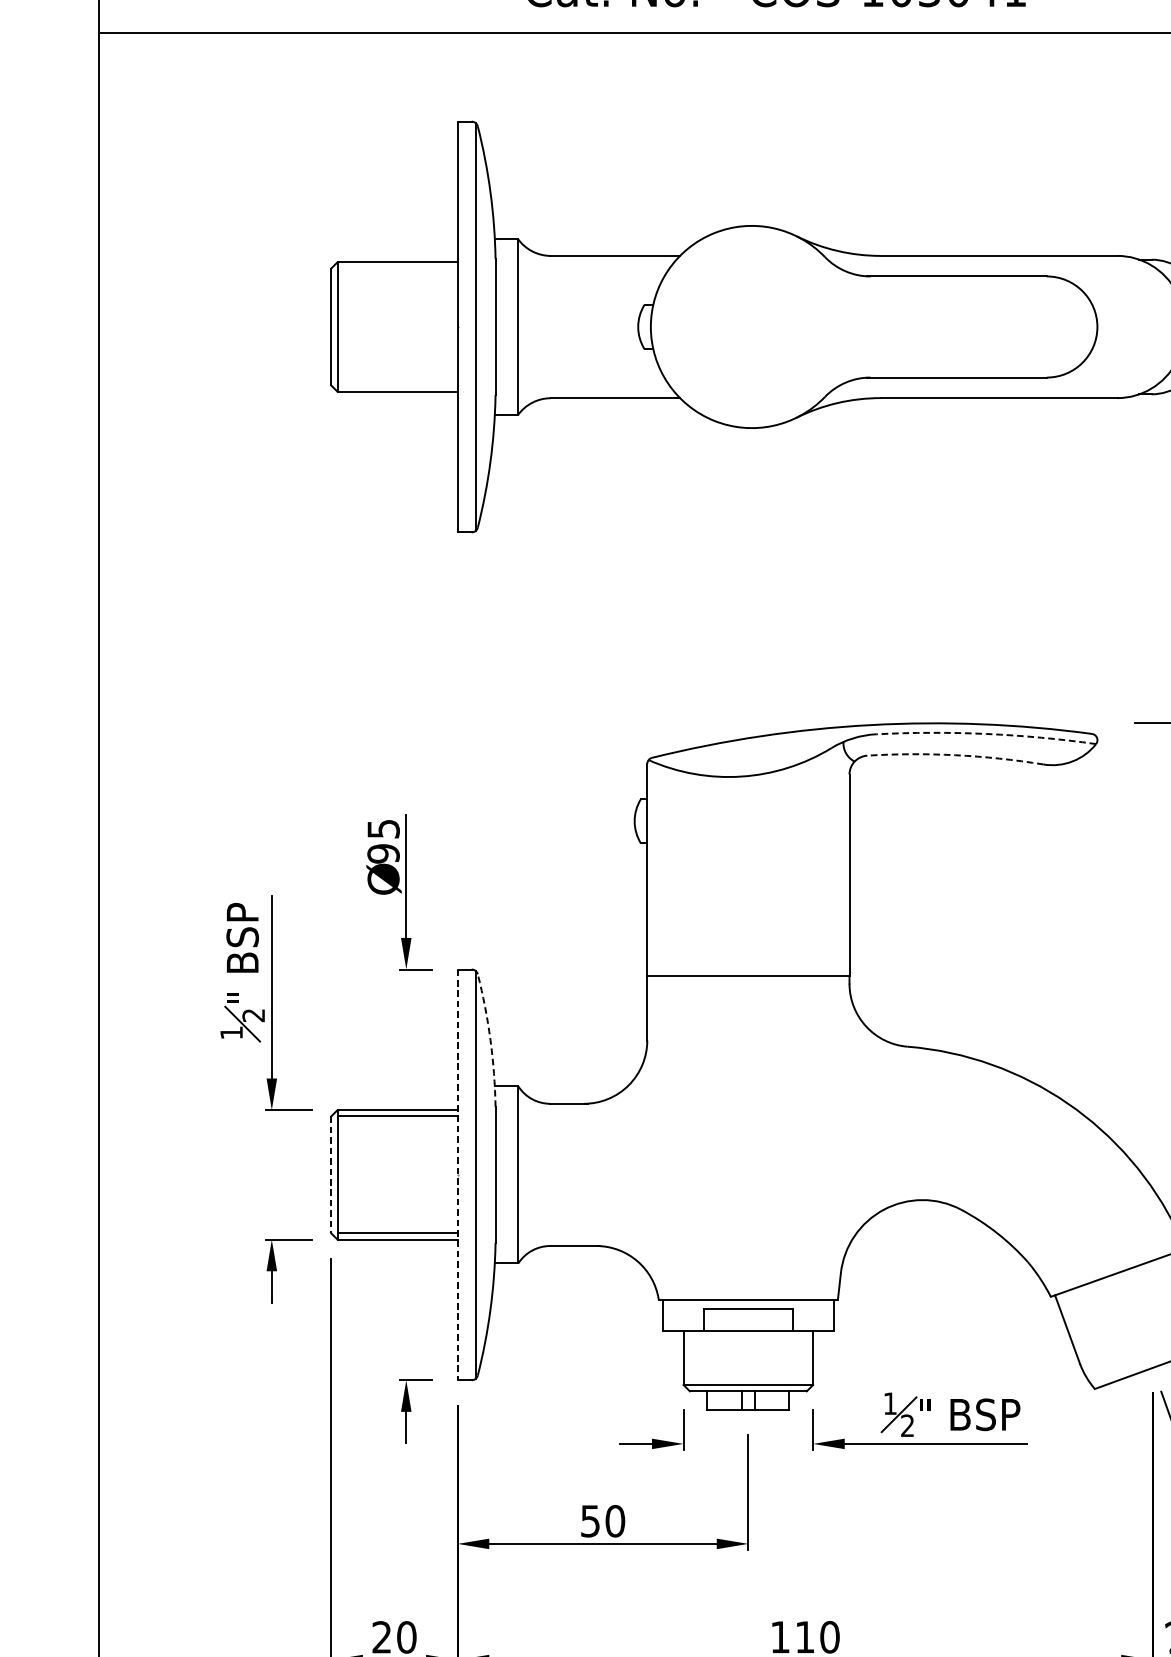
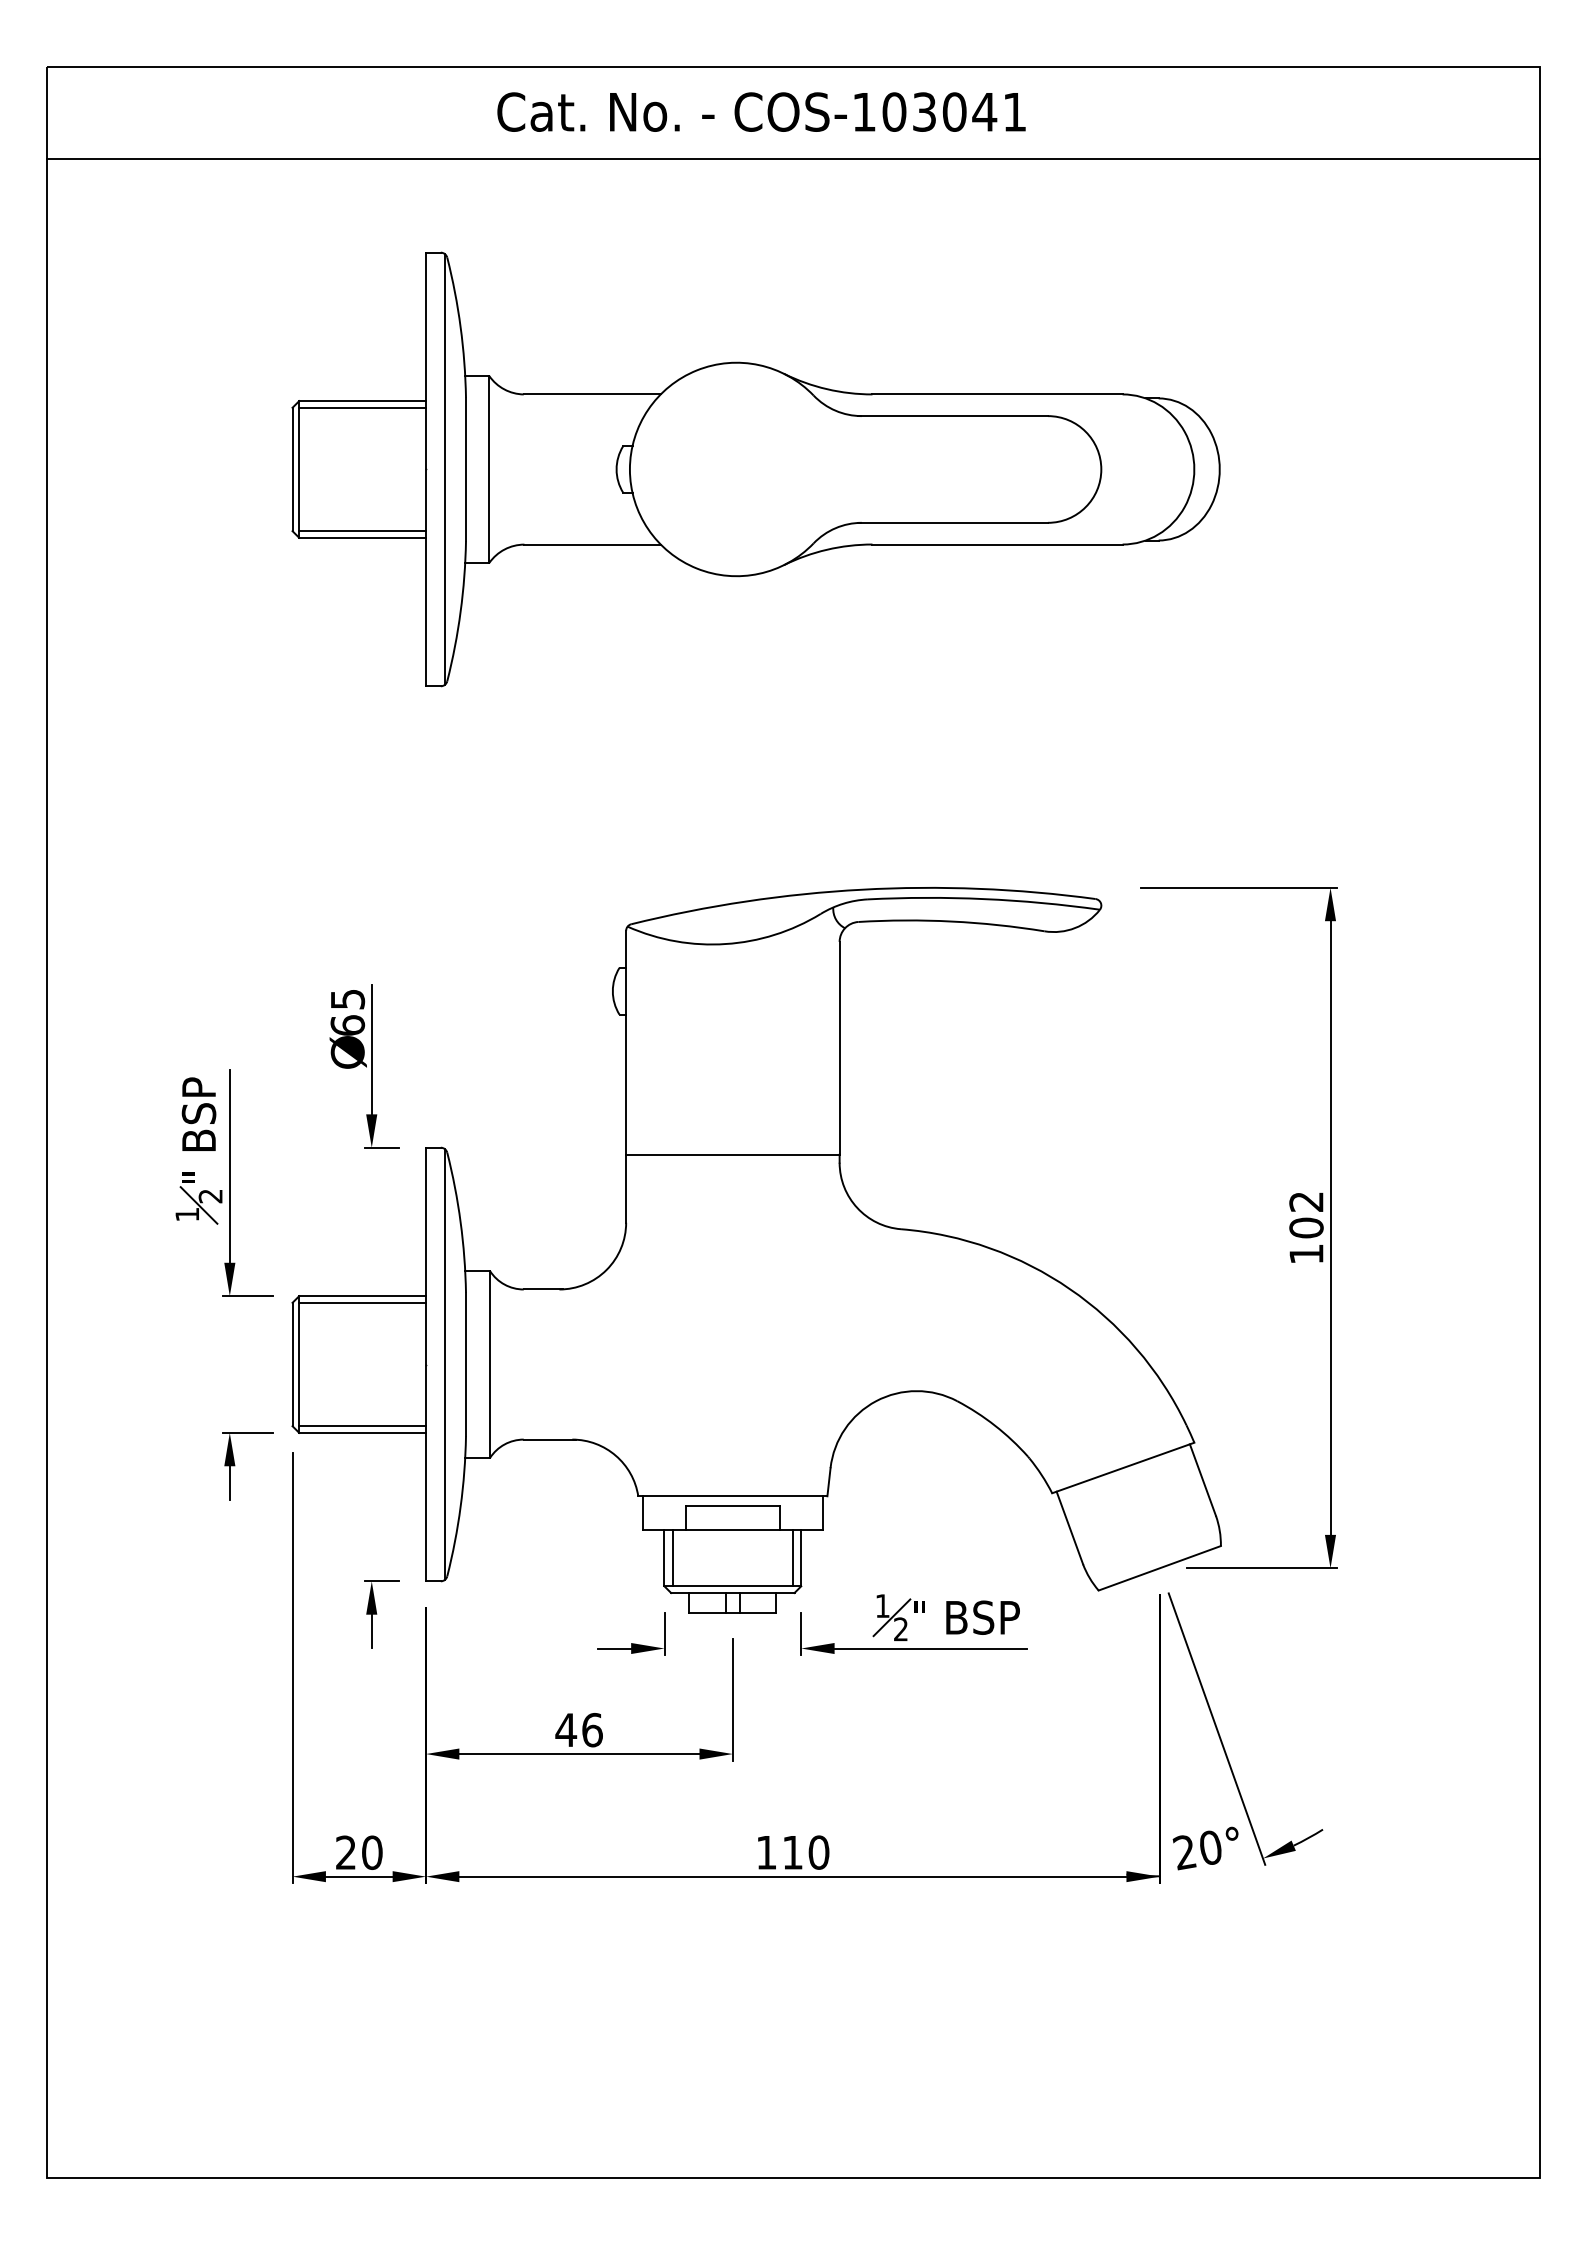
line: (397, 268) -> (362, 407), added
line: (397, 385) -> (362, 531), added
arc: (986, 734) -> (984, 899), dashed -> solid
arc: (955, 755) -> (951, 921), dashed -> solid
text: (383, 853) -> (347, 1025), 95 -> 65
arc: (490, 1040) -> (460, 1222), dashed -> solid
line: (331, 1174) -> (292, 1364), dashed -> solid
line: (457, 1174) -> (425, 1364), dashed -> solid
line: (691, 1357) -> (672, 1557), added
line: (804, 1357) -> (792, 1557), added
text: (602, 1520) -> (578, 1729), 50 -> 46

